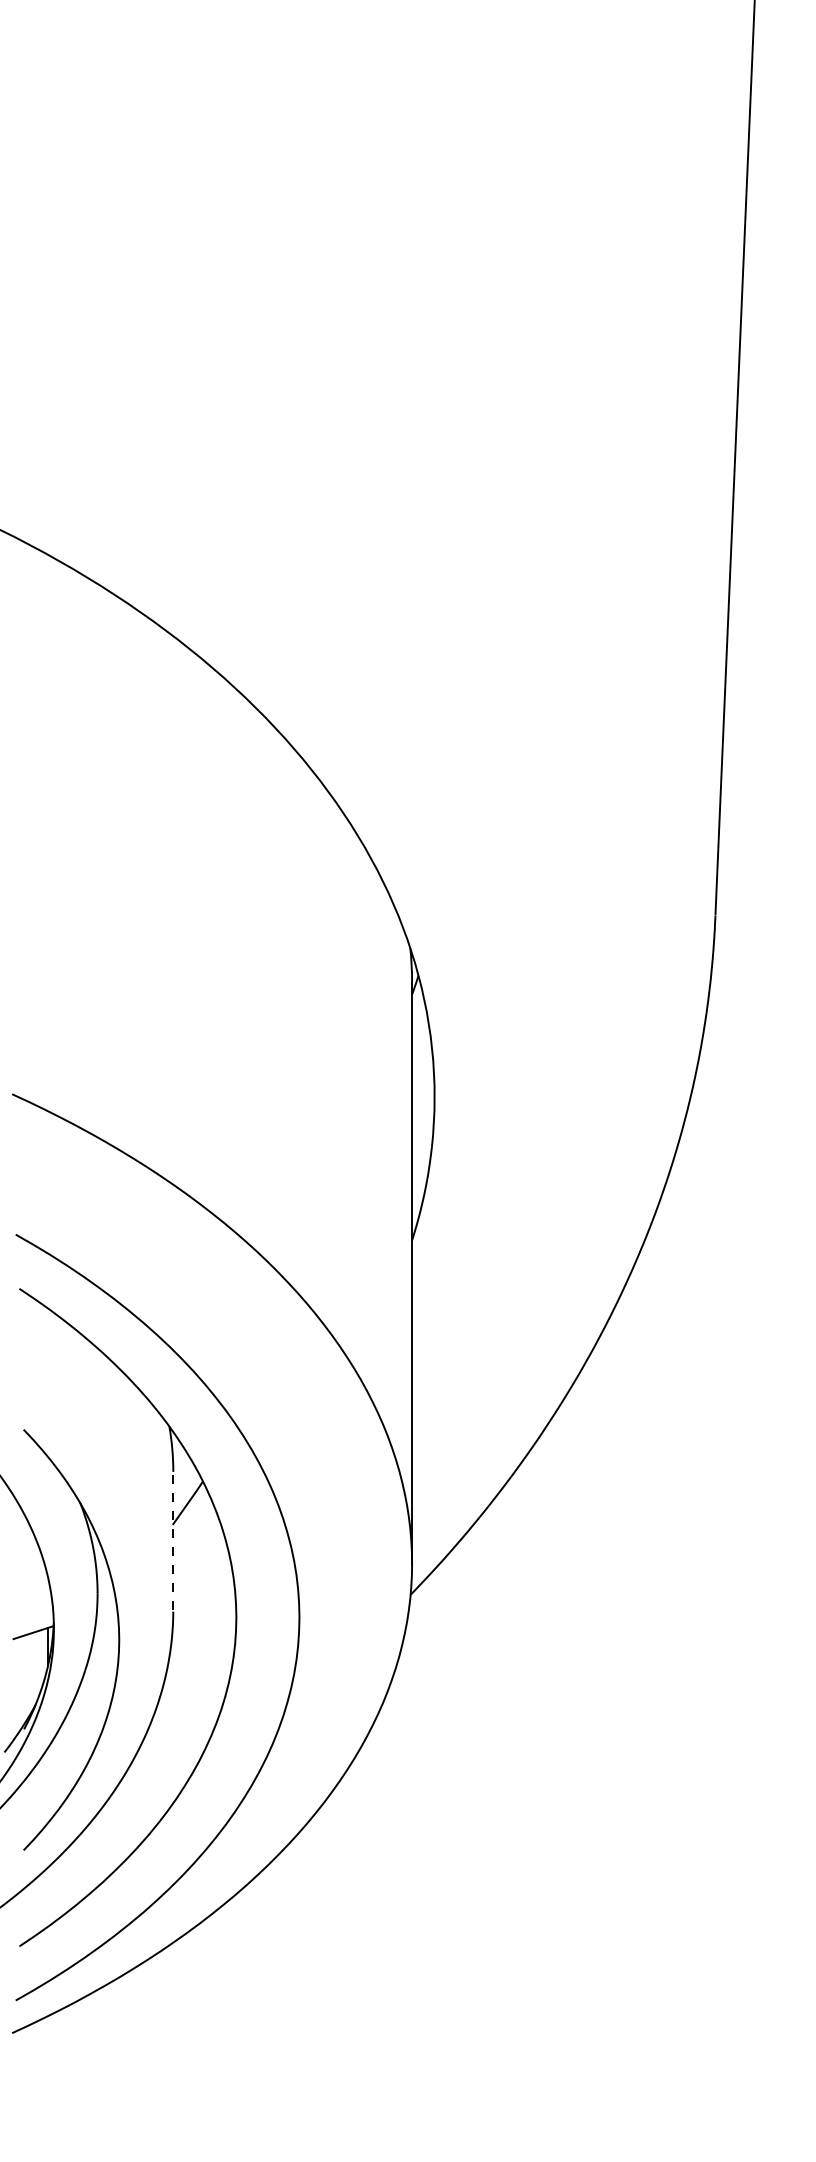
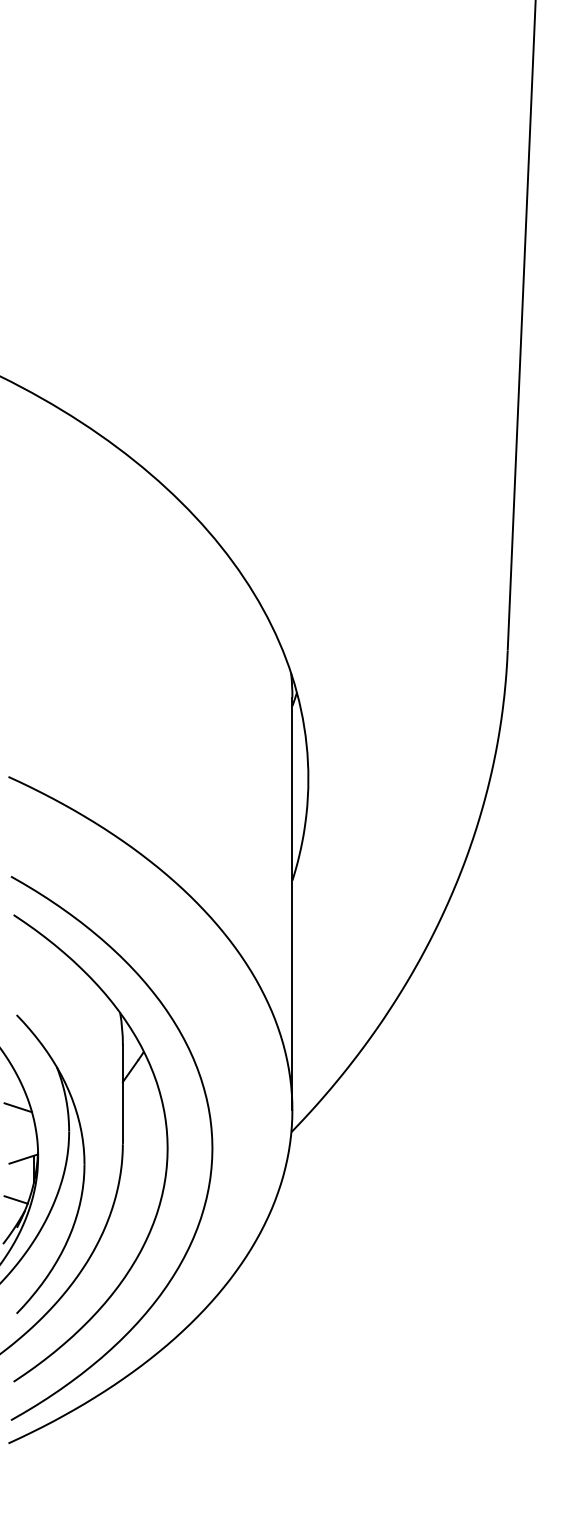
line: (173, 1540) -> (123, 1093), dashed -> solid
line: (25, 1560) -> (17, 1107), added
line: (22, 1689) -> (15, 1199), added

